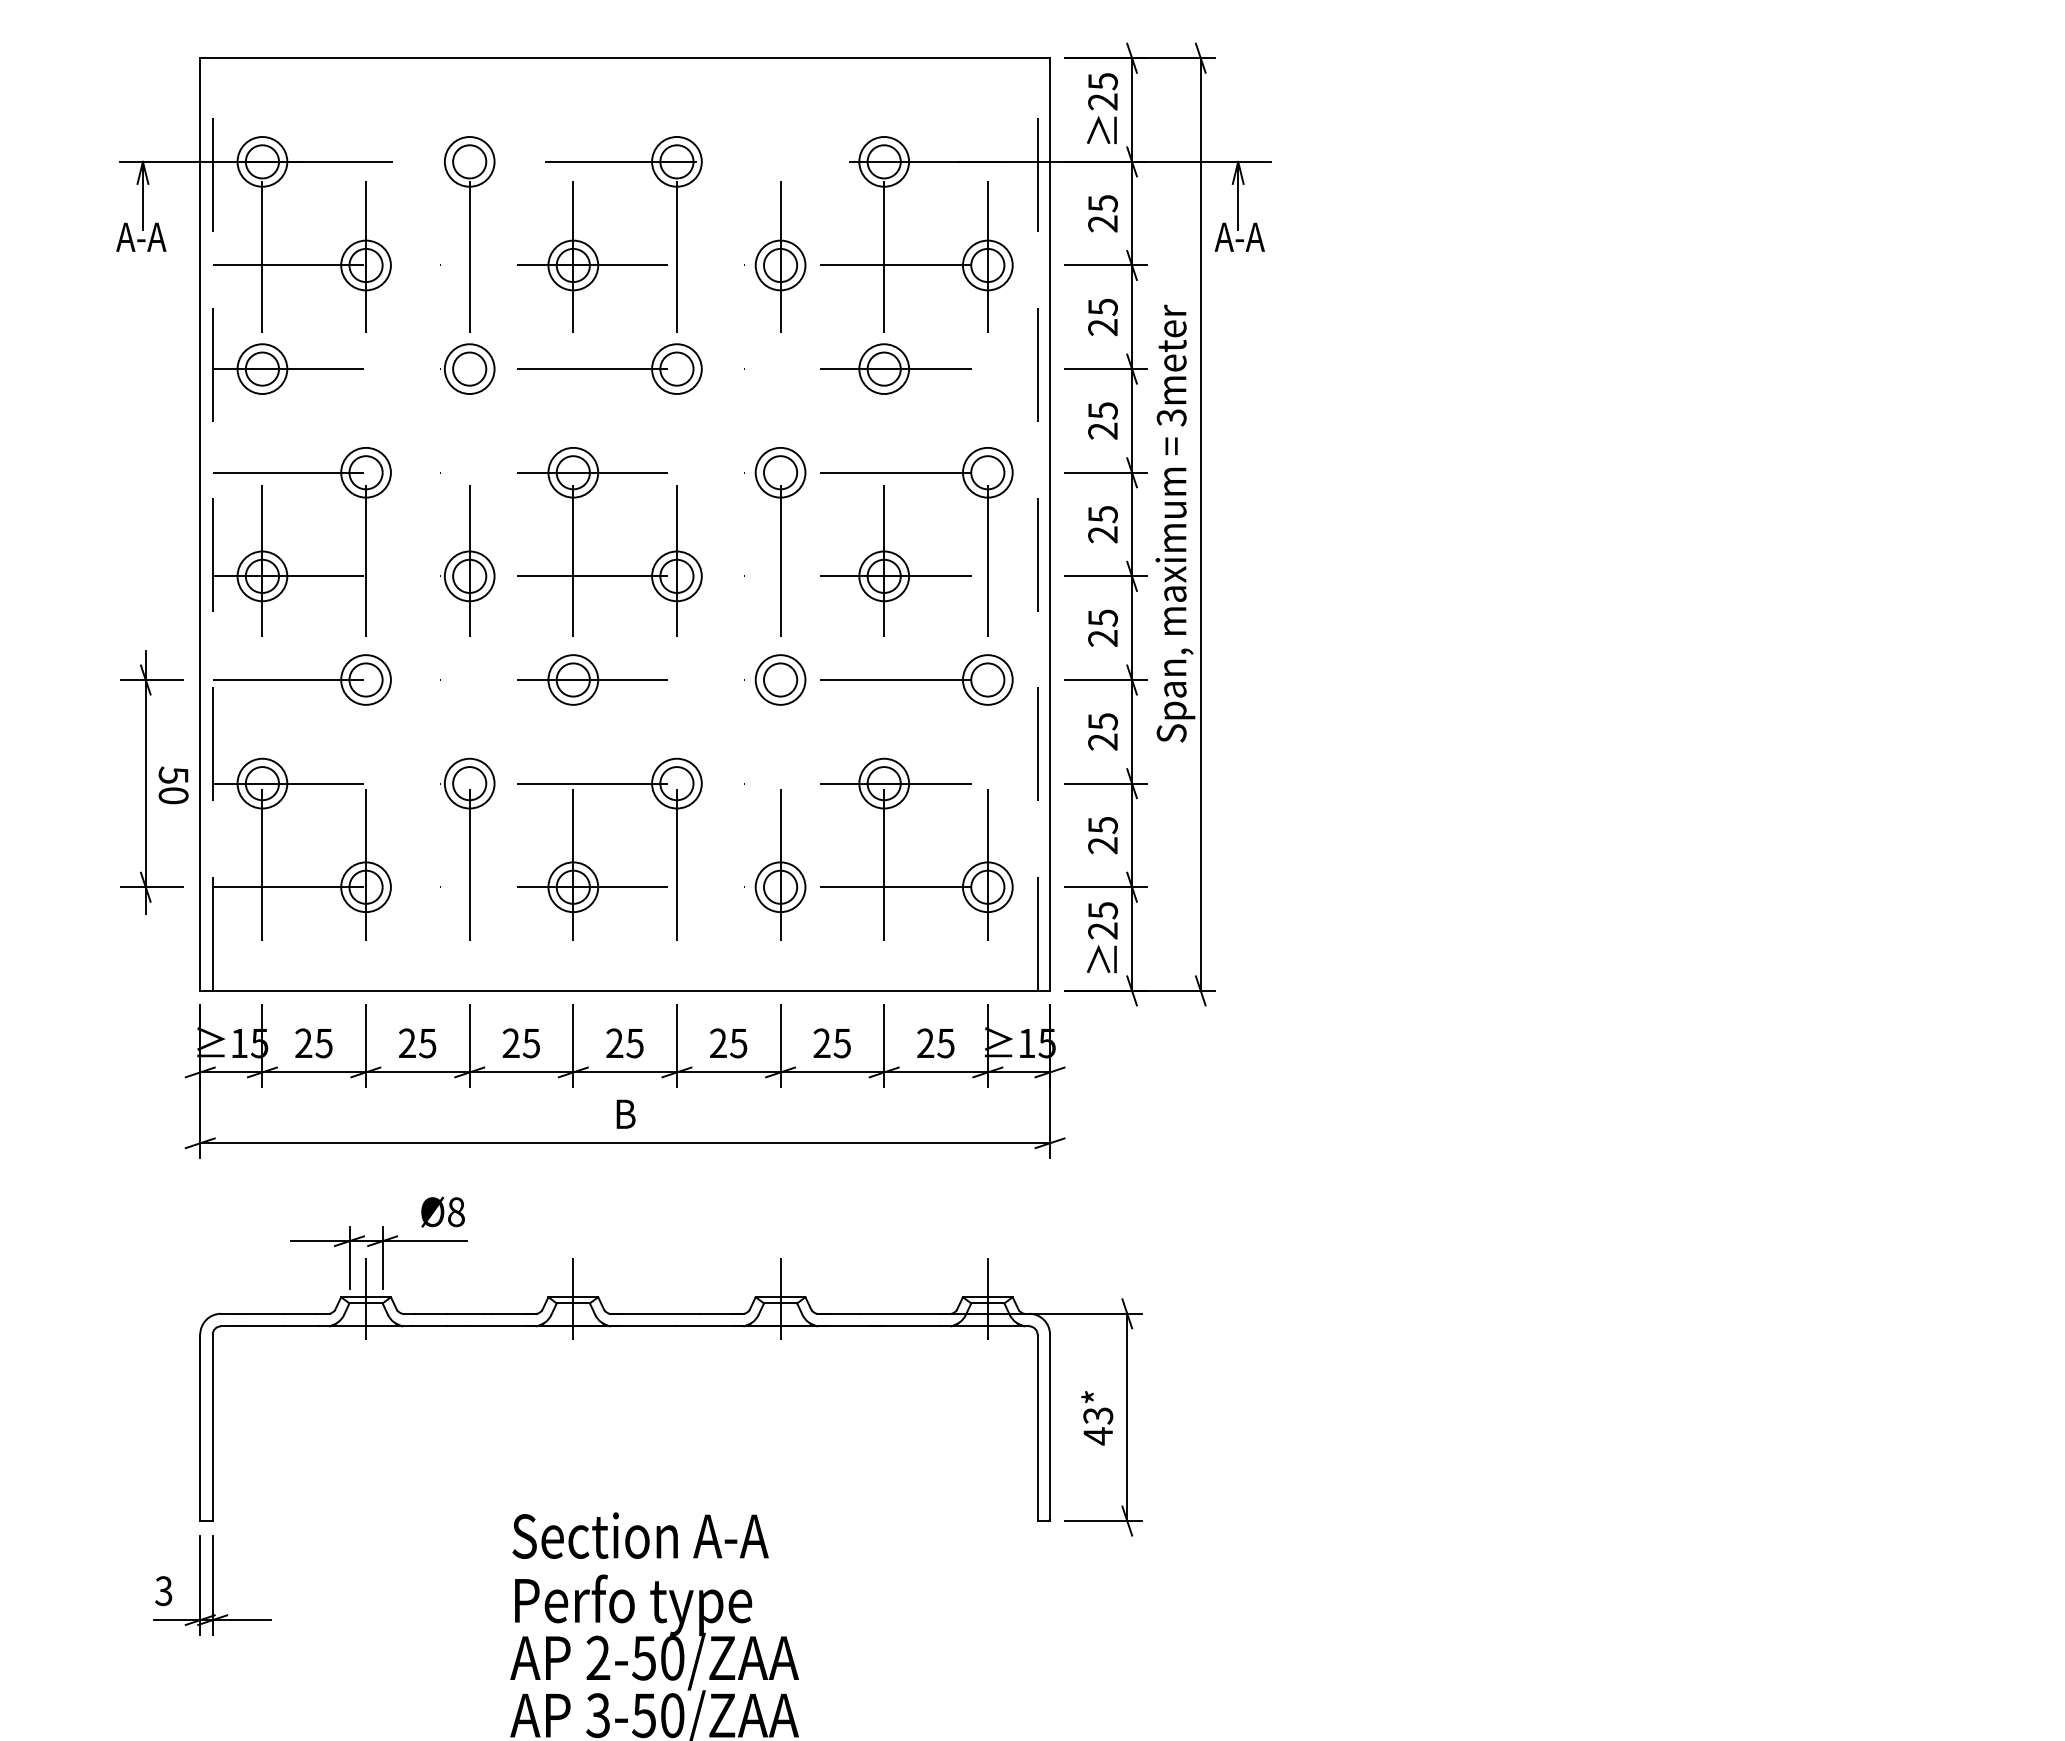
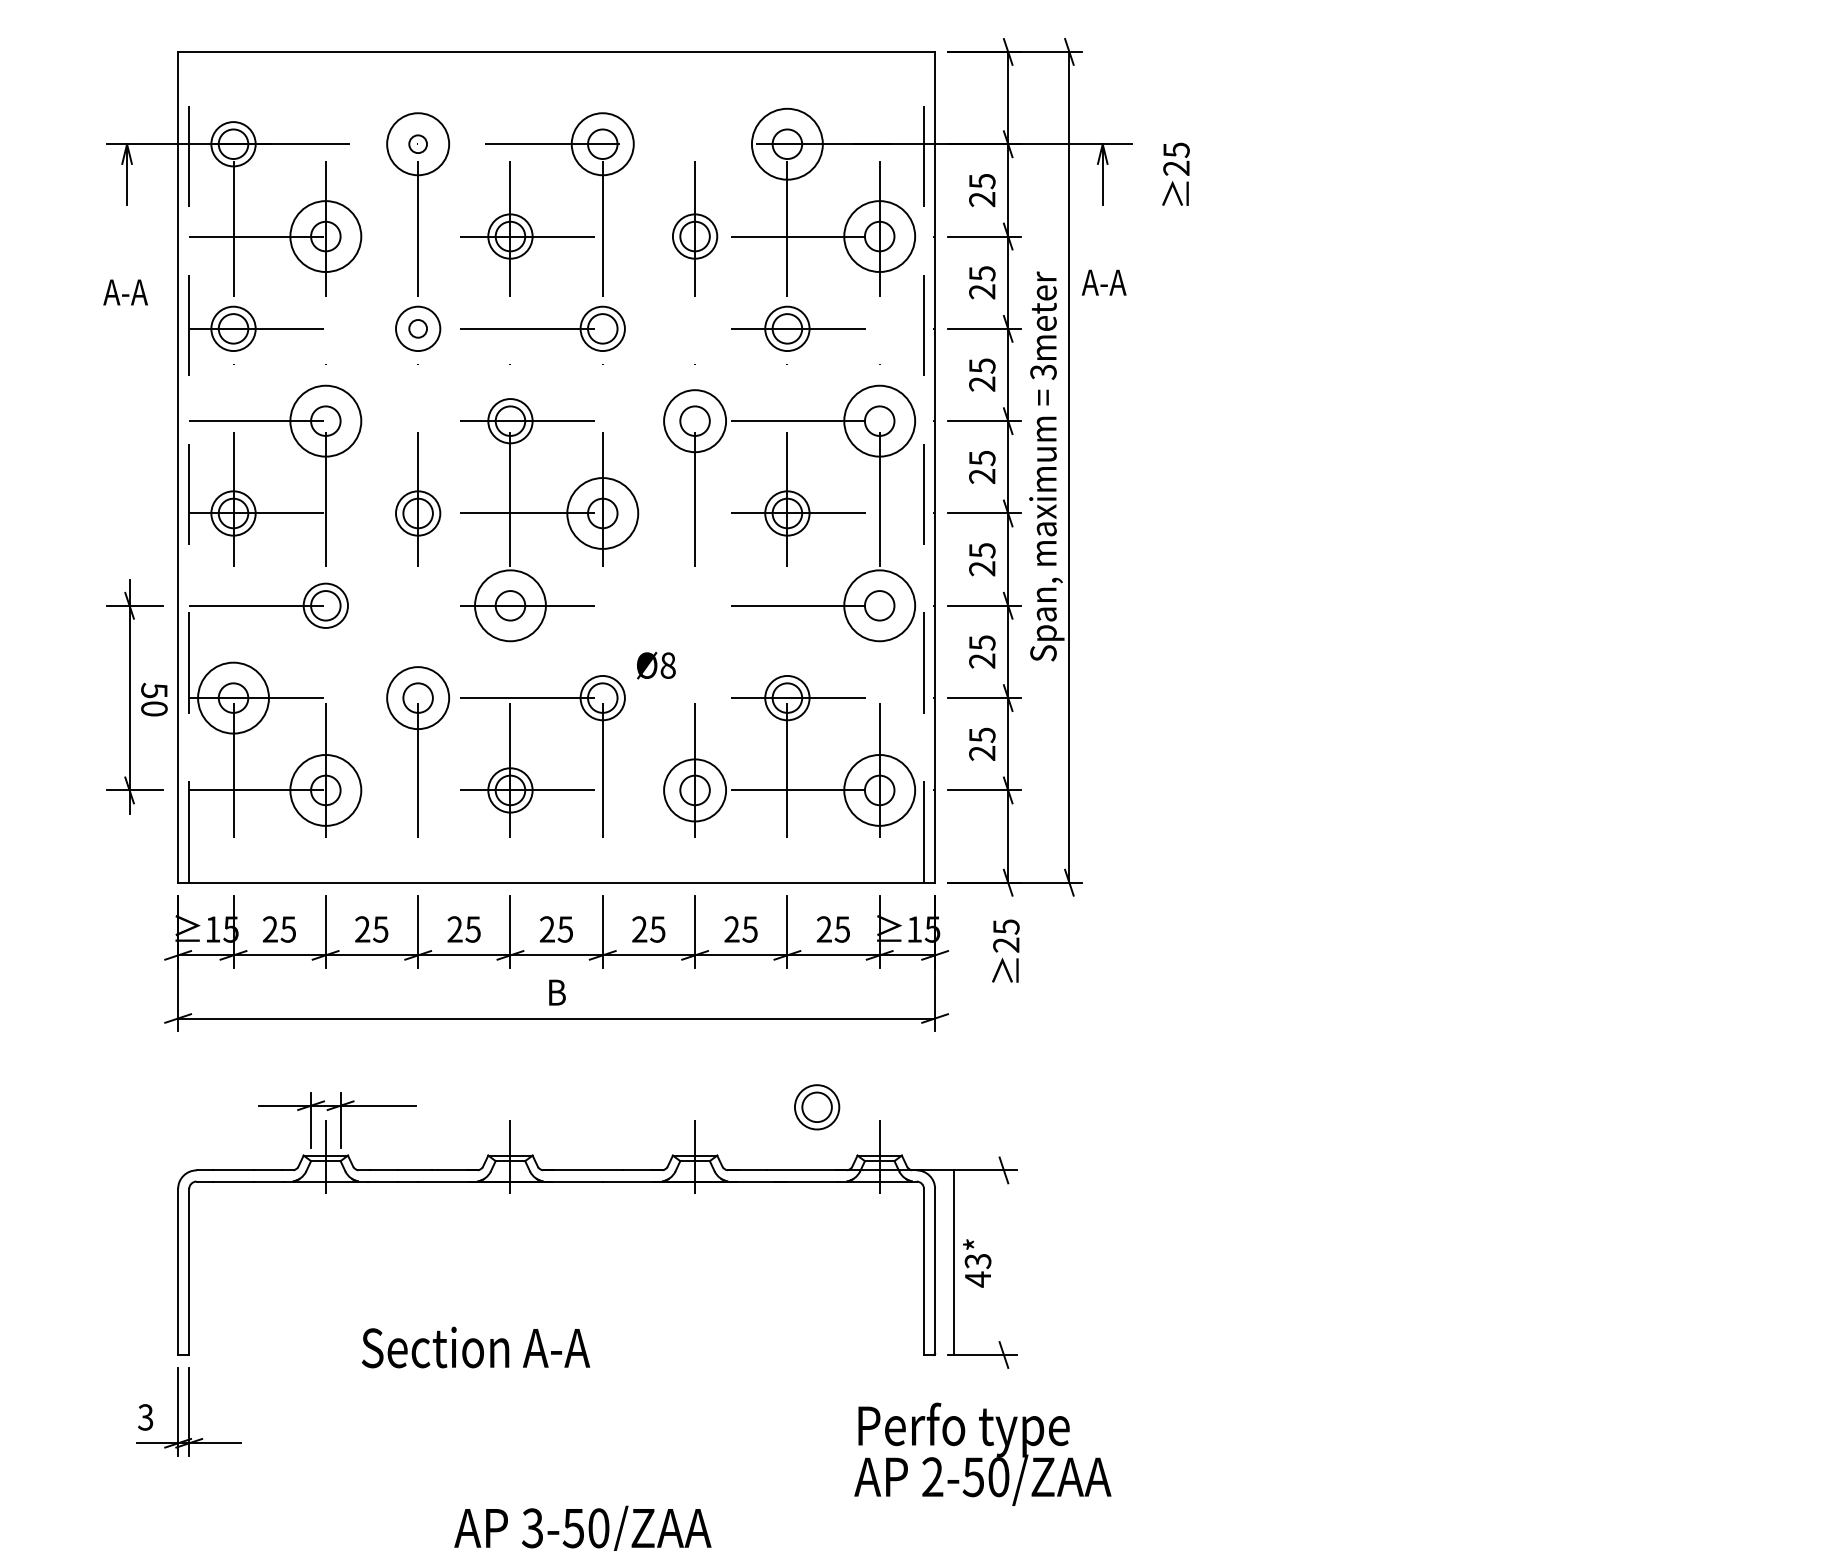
text: (1102, 108) -> (1176, 174), moved
circle: (469, 161) -> (417, 143), size x0.6
circle: (469, 161) -> (417, 143), size x1.4
circle: (676, 161) -> (602, 143), size x1.4
circle: (884, 161) -> (787, 143), size x1.6
text: (141, 236) -> (125, 291), moved
text: (1239, 236) -> (1103, 281), moved
circle: (365, 265) -> (325, 236), size x1.6
circle: (987, 265) -> (879, 236), size x1.6
circle: (469, 368) -> (417, 328), size x0.6
circle: (365, 472) -> (325, 420), size x1.6
circle: (780, 472) -> (695, 420), size x1.4
circle: (987, 472) -> (879, 420), size x1.6
circle: (676, 576) -> (602, 513), size x1.6
circle: (573, 679) -> (510, 605), size x1.6
part: (780, 679) -> (817, 1106), moved
circle: (987, 679) -> (879, 605), size x1.6
circle: (262, 783) -> (233, 698), size x1.6
circle: (469, 783) -> (417, 698), size x1.4
circle: (365, 887) -> (325, 790), size x1.6
circle: (780, 887) -> (695, 790), size x1.4
circle: (987, 887) -> (879, 790), size x1.6
text: (1102, 937) -> (1005, 950), moved
text: (442, 1211) -> (655, 665), moved
line: (1127, 1417) -> (954, 1262), moved
text: (640, 1535) -> (475, 1347), moved
text: (654, 1632) -> (982, 1454), moved

